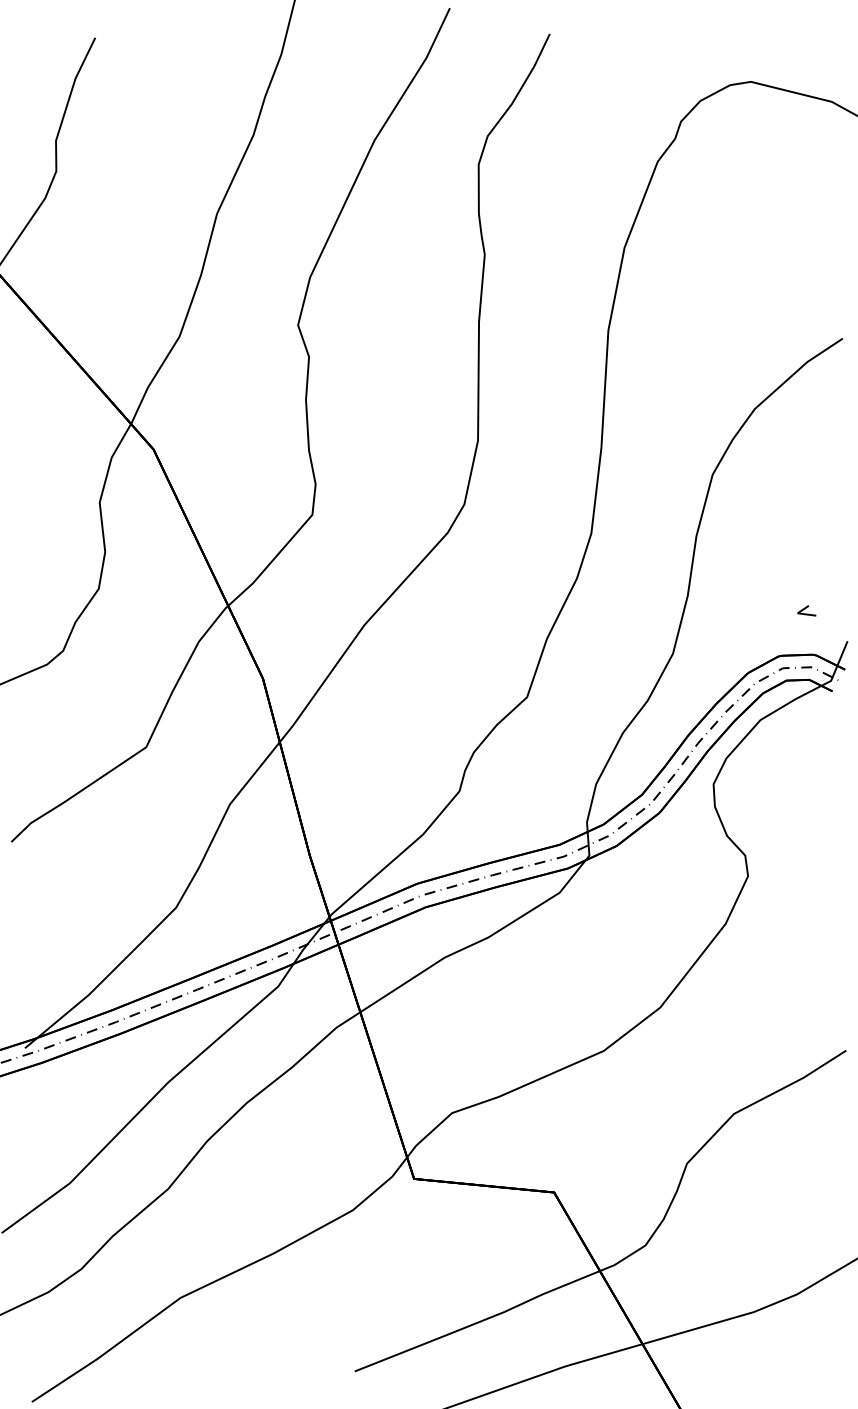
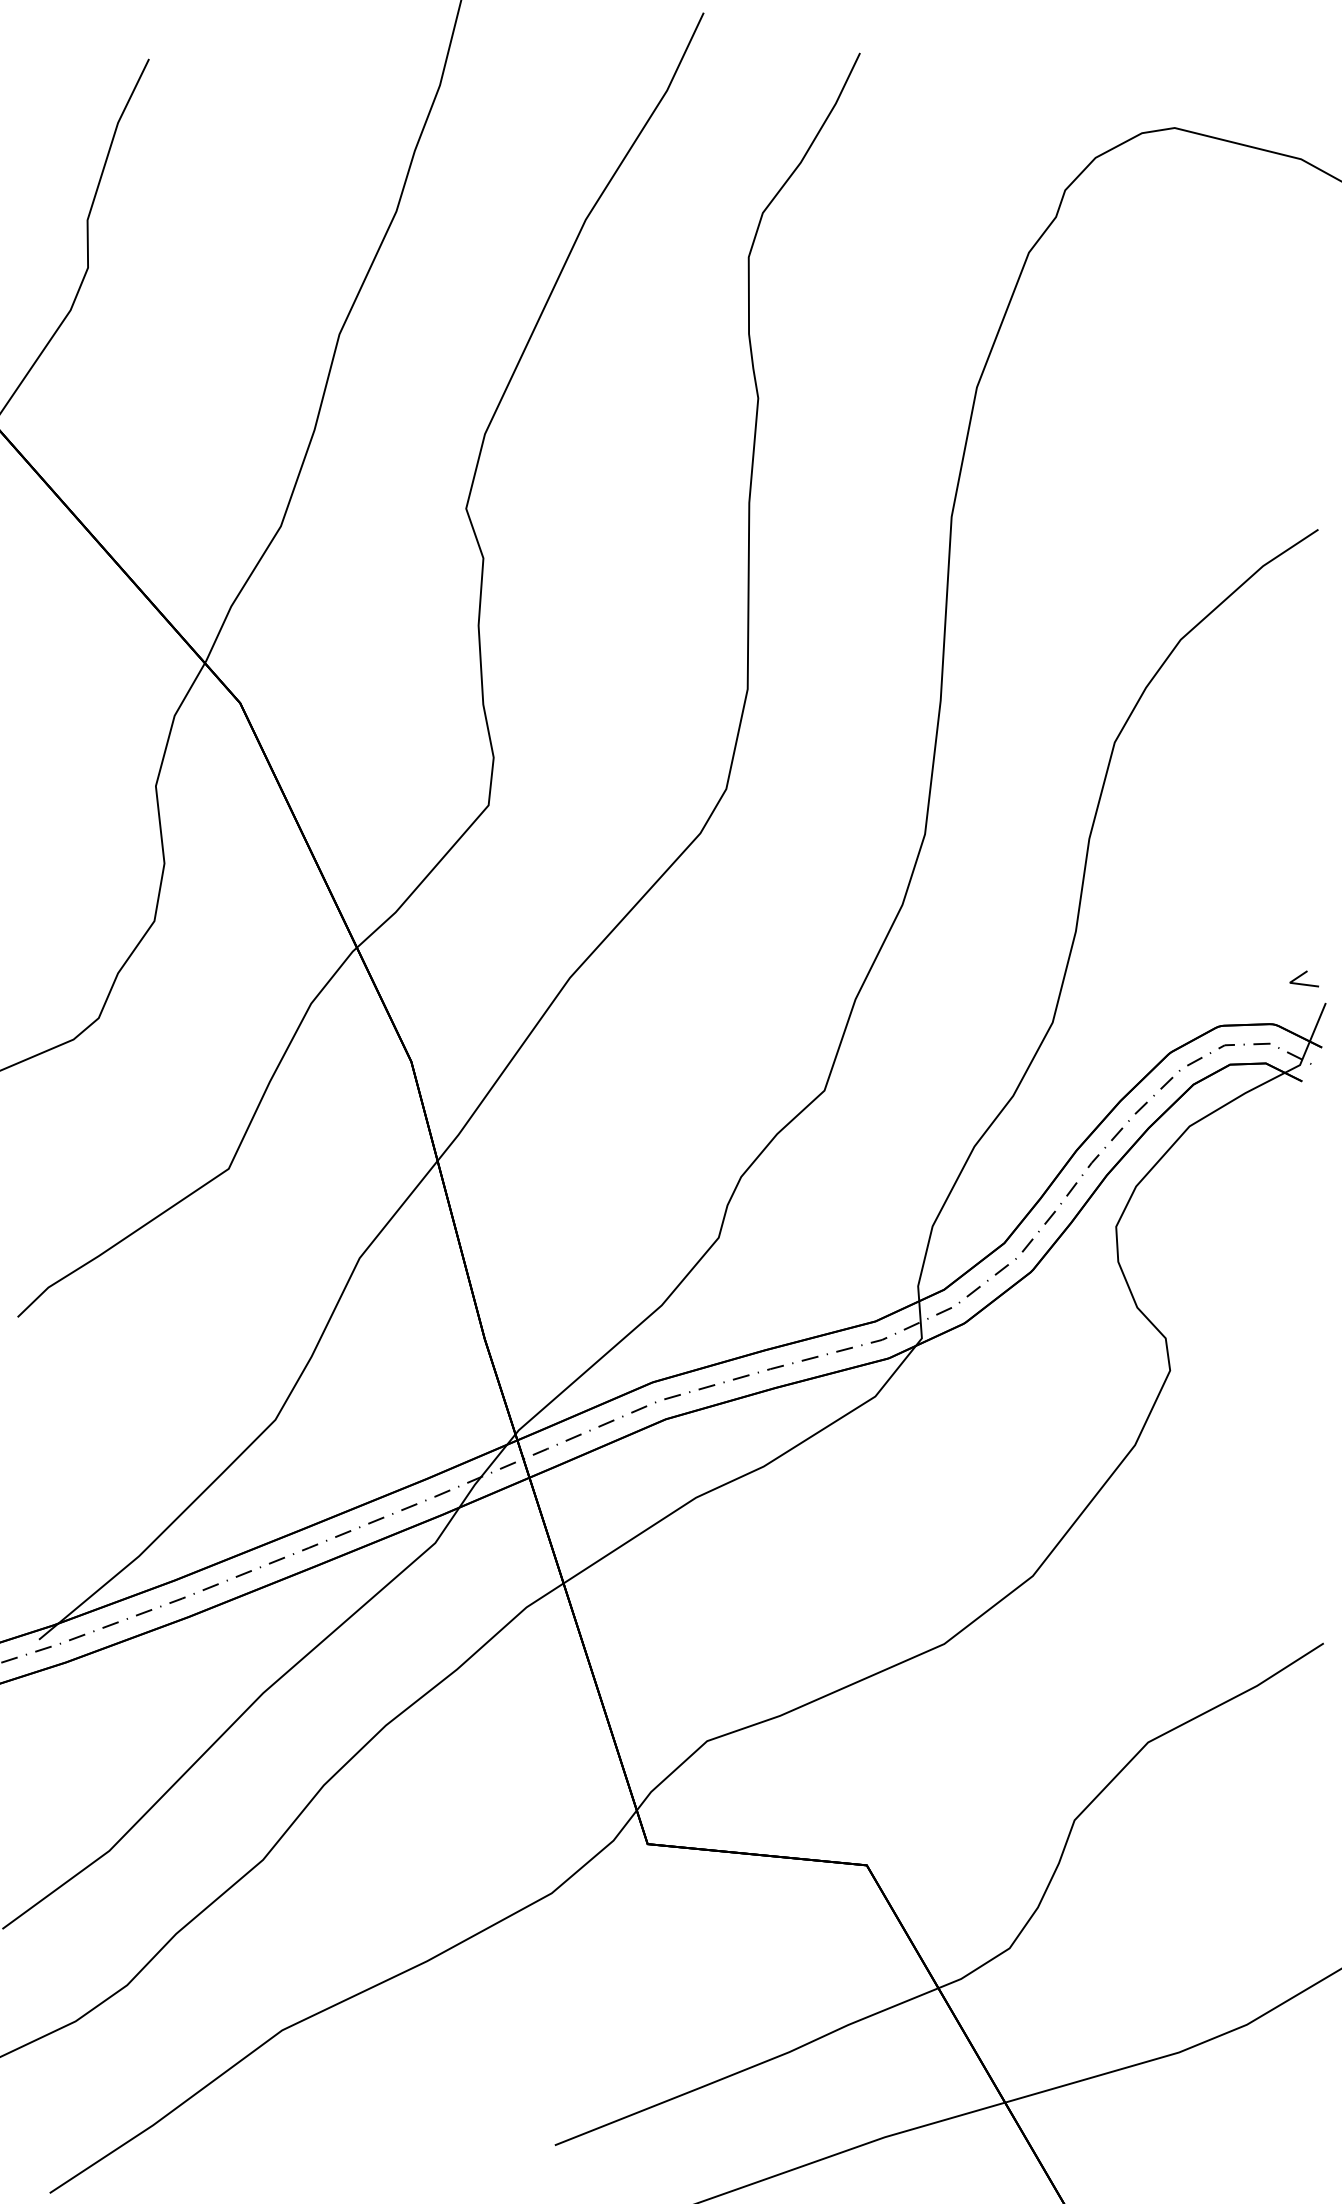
line: (805, 609) -> (1302, 976), moved

